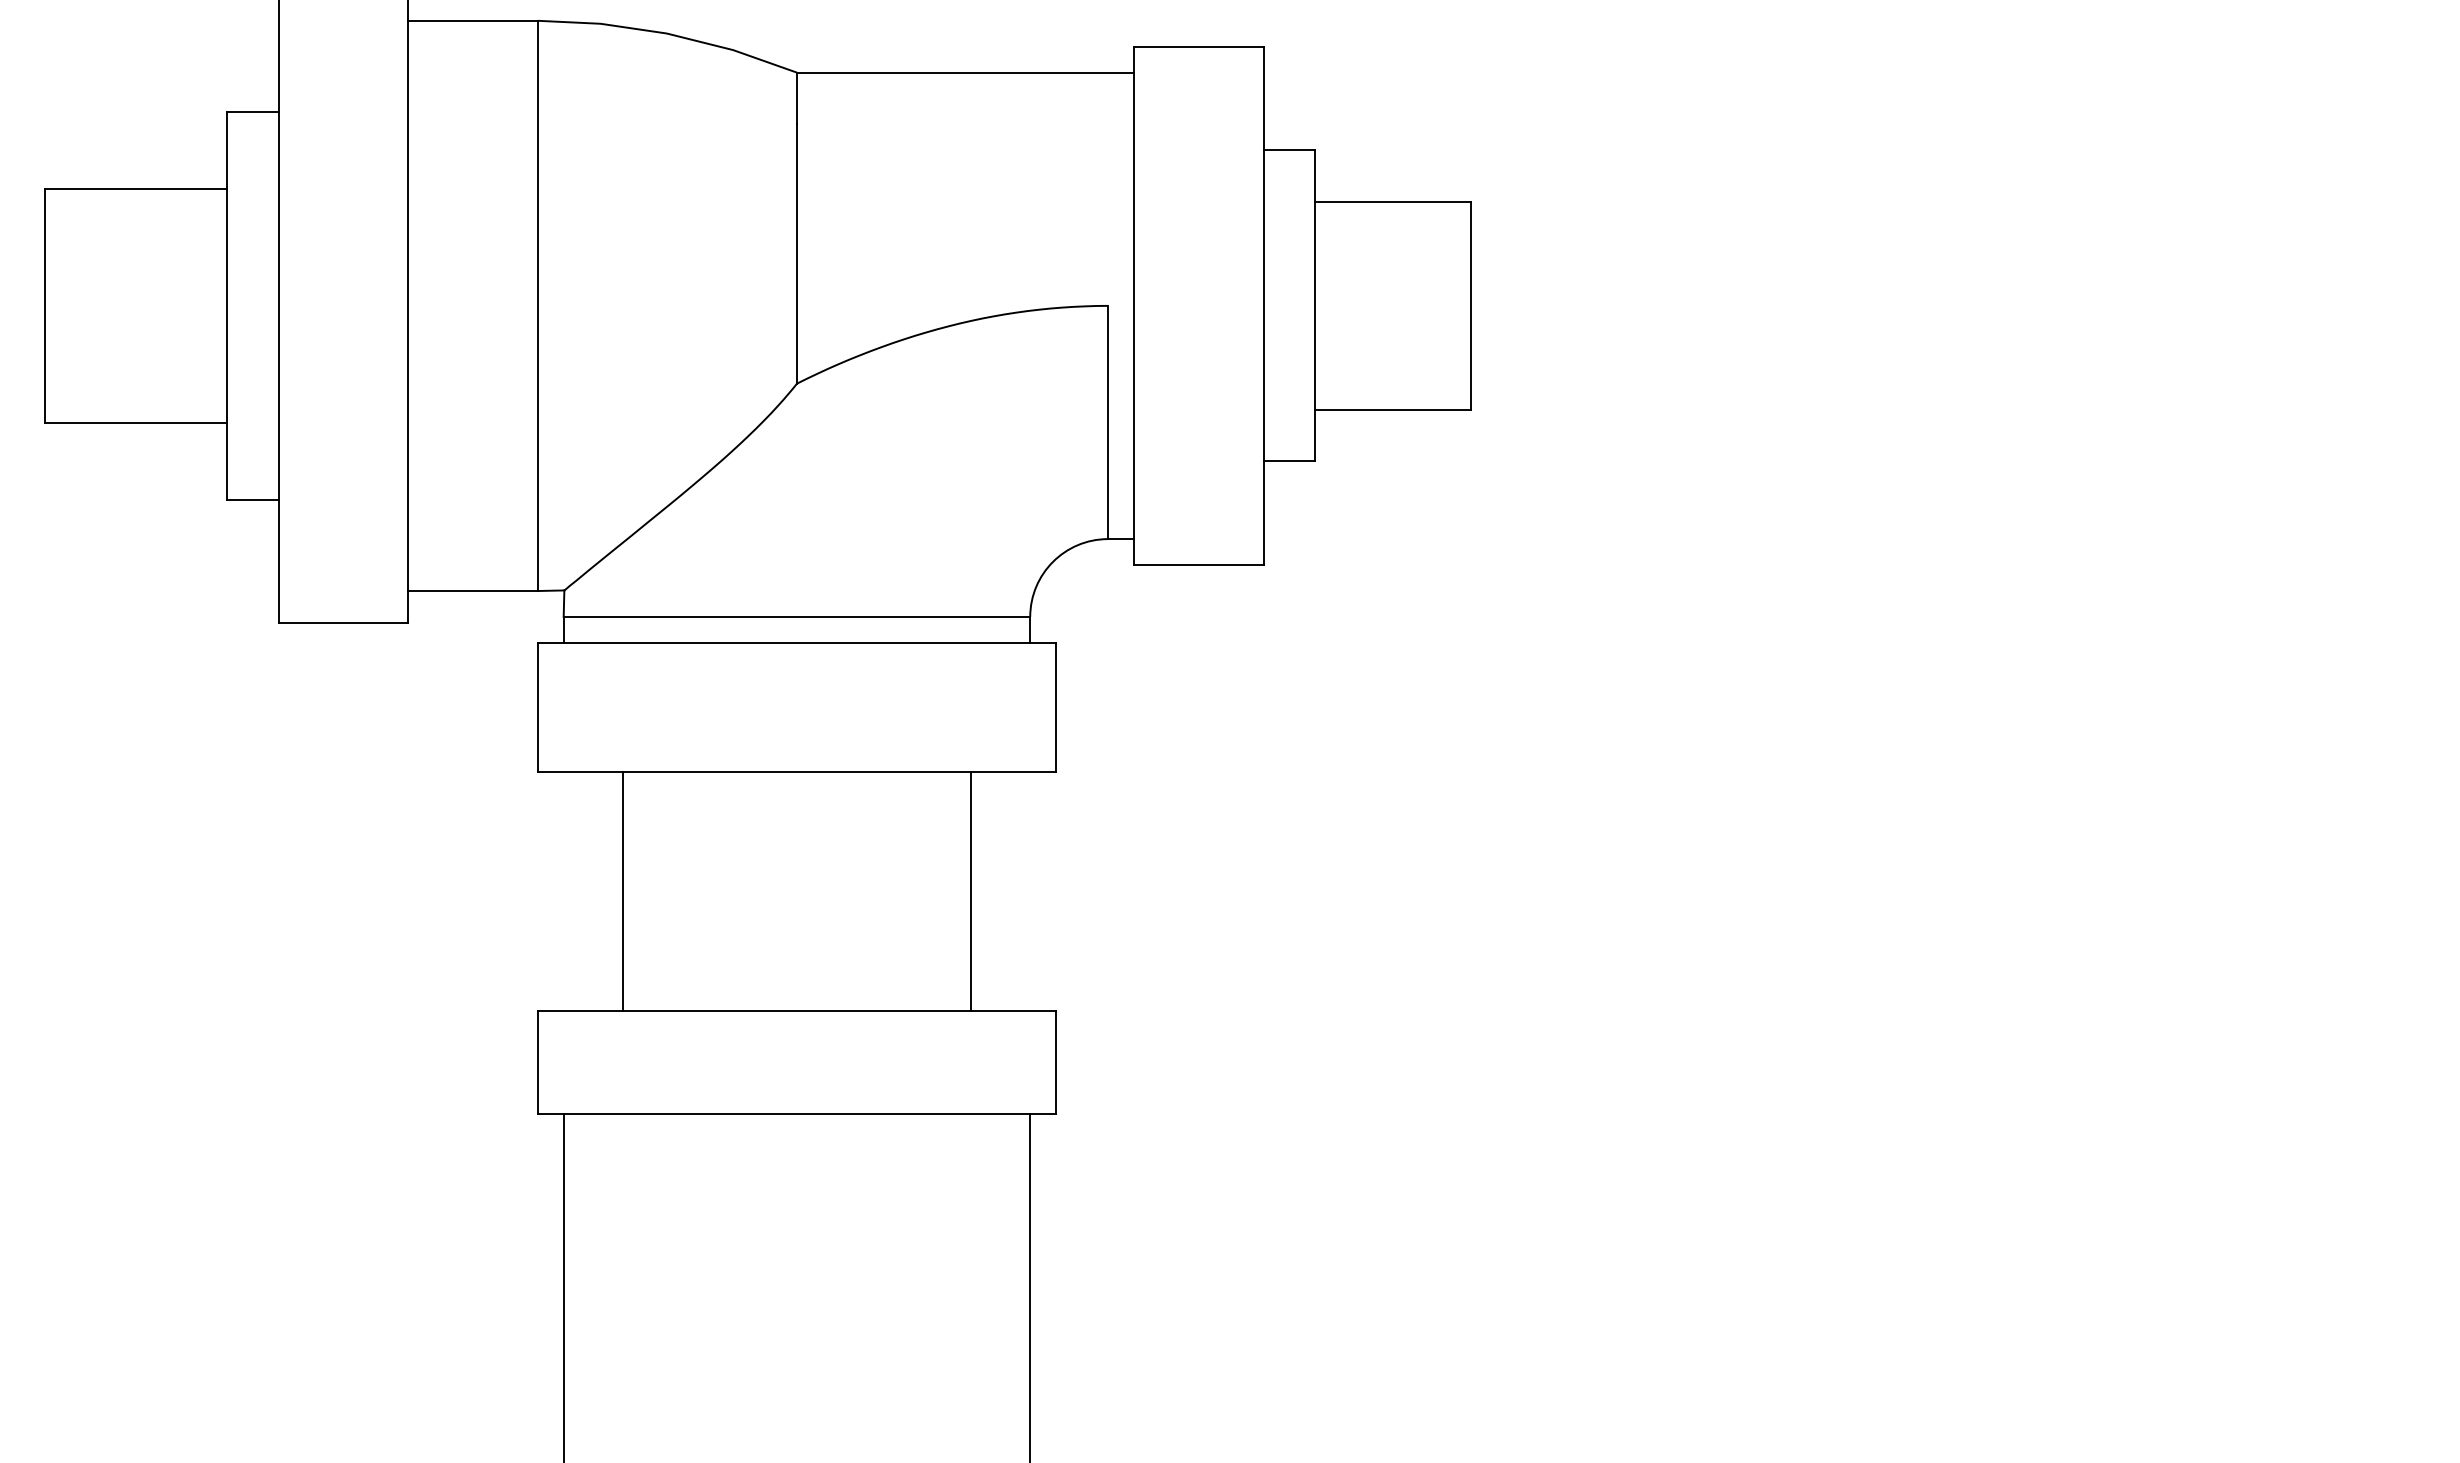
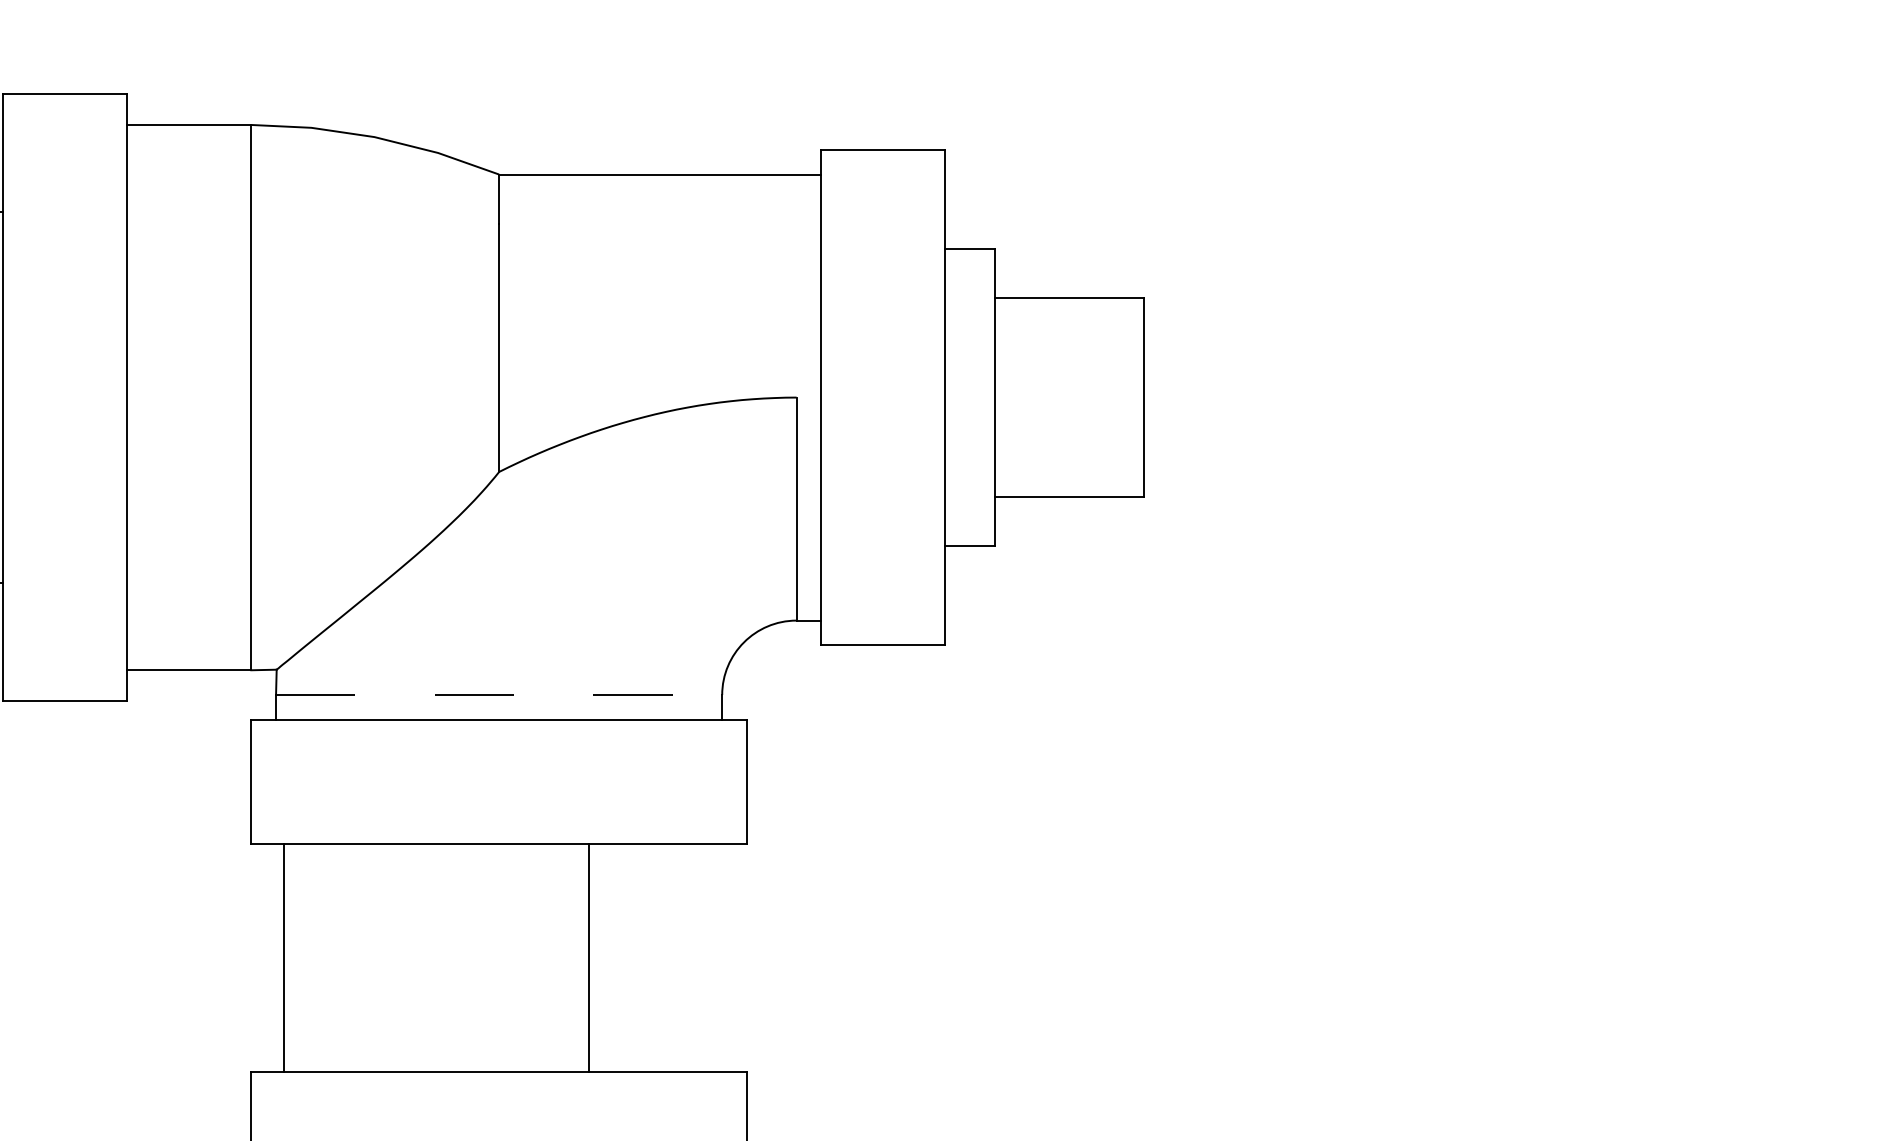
line: (797, 616) -> (499, 694), solid -> dashed
line: (622, 891) -> (283, 957), moved
line: (971, 891) -> (589, 957), moved

